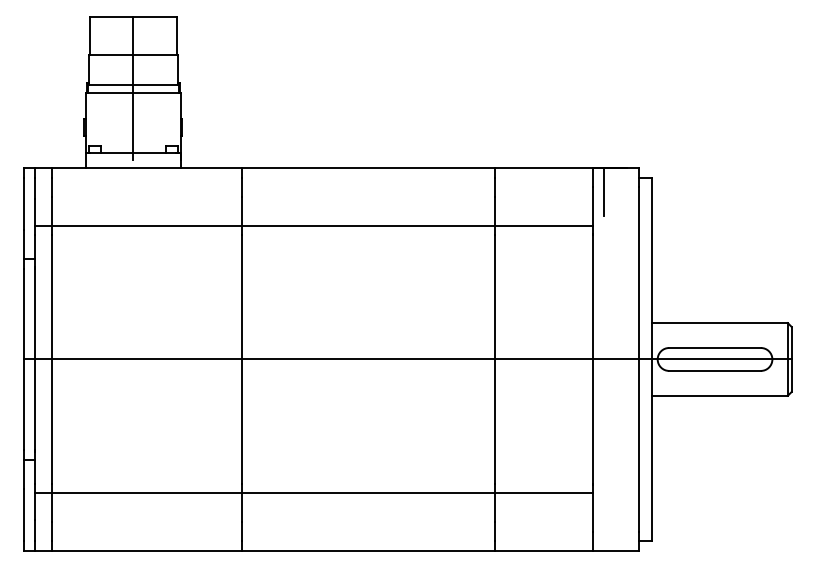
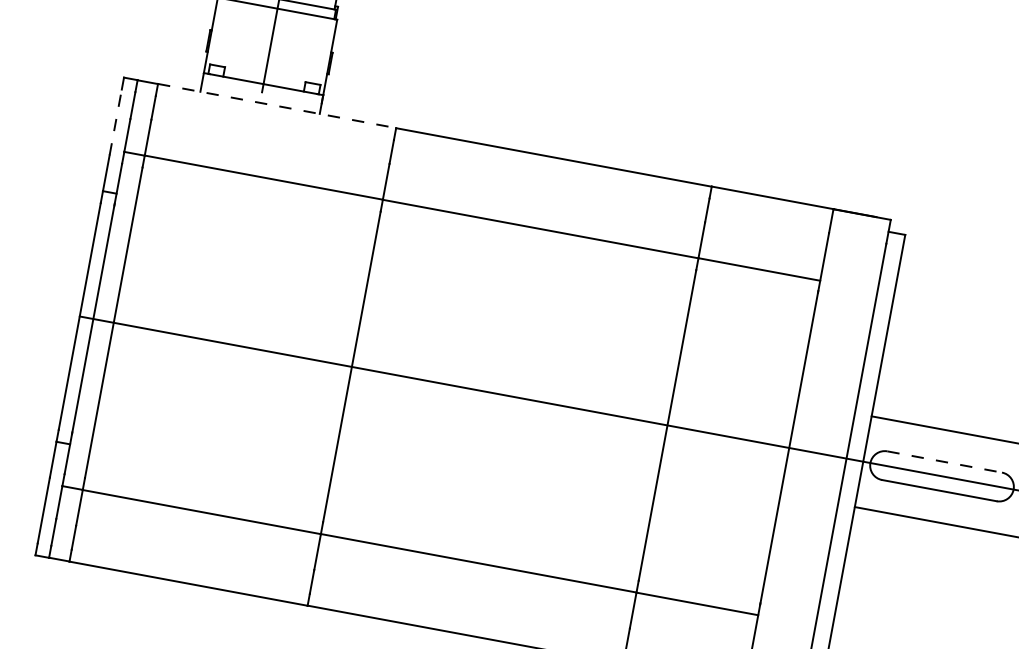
line: (147, 168) -> (277, 106), solid -> dashed
line: (604, 192) -> (842, 242), removed
line: (24, 203) -> (115, 121), solid -> dashed
line: (715, 347) -> (945, 461), solid -> dashed

